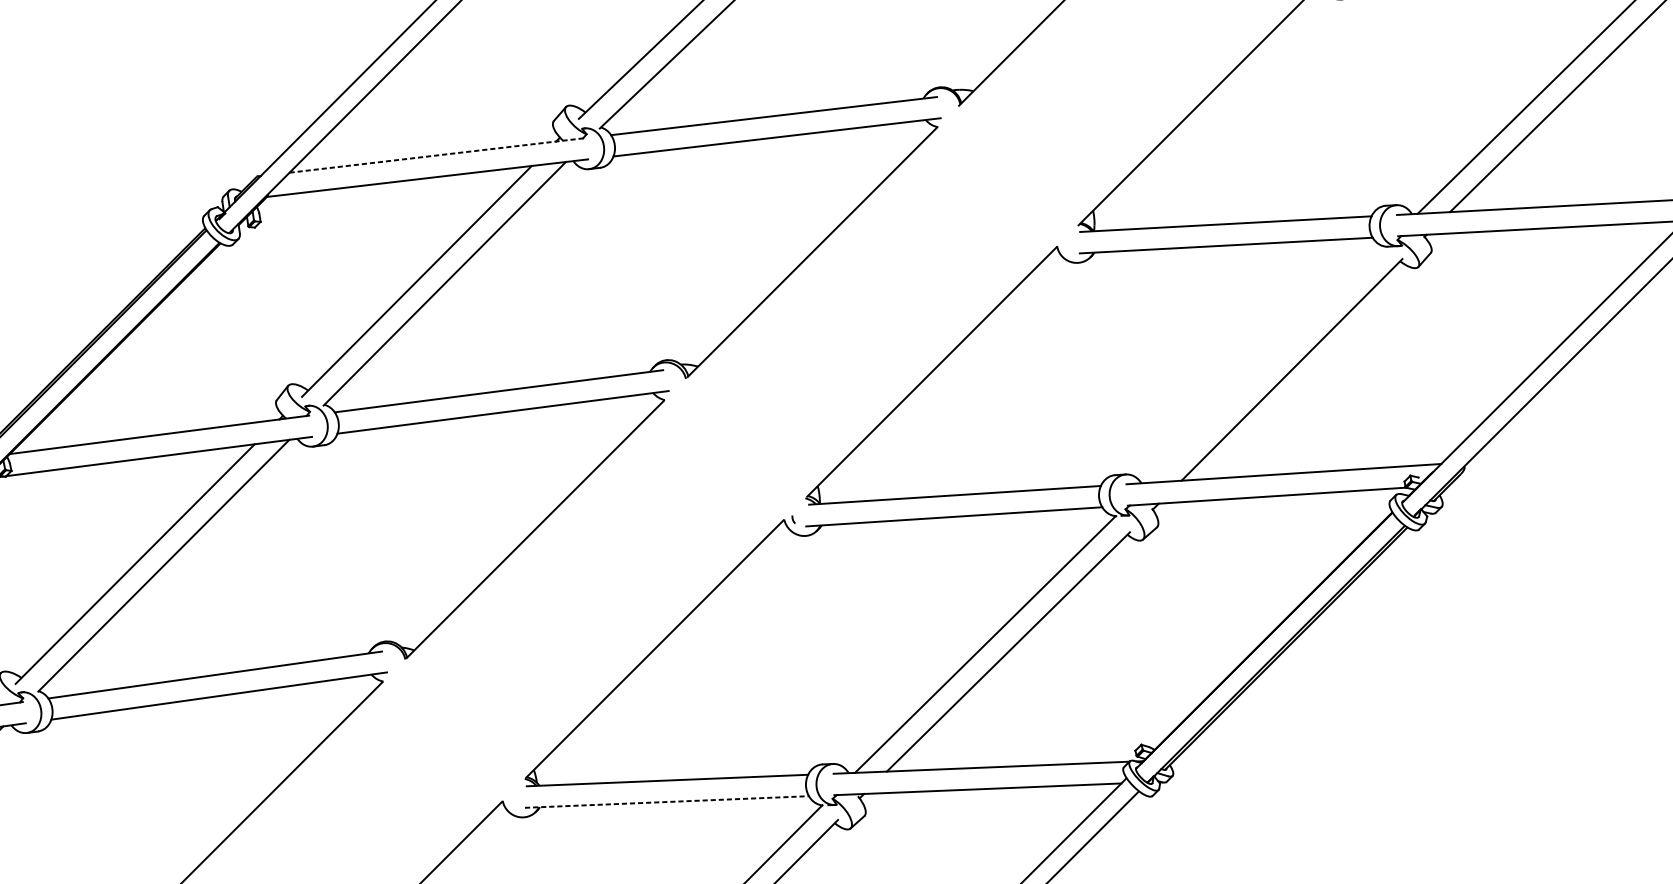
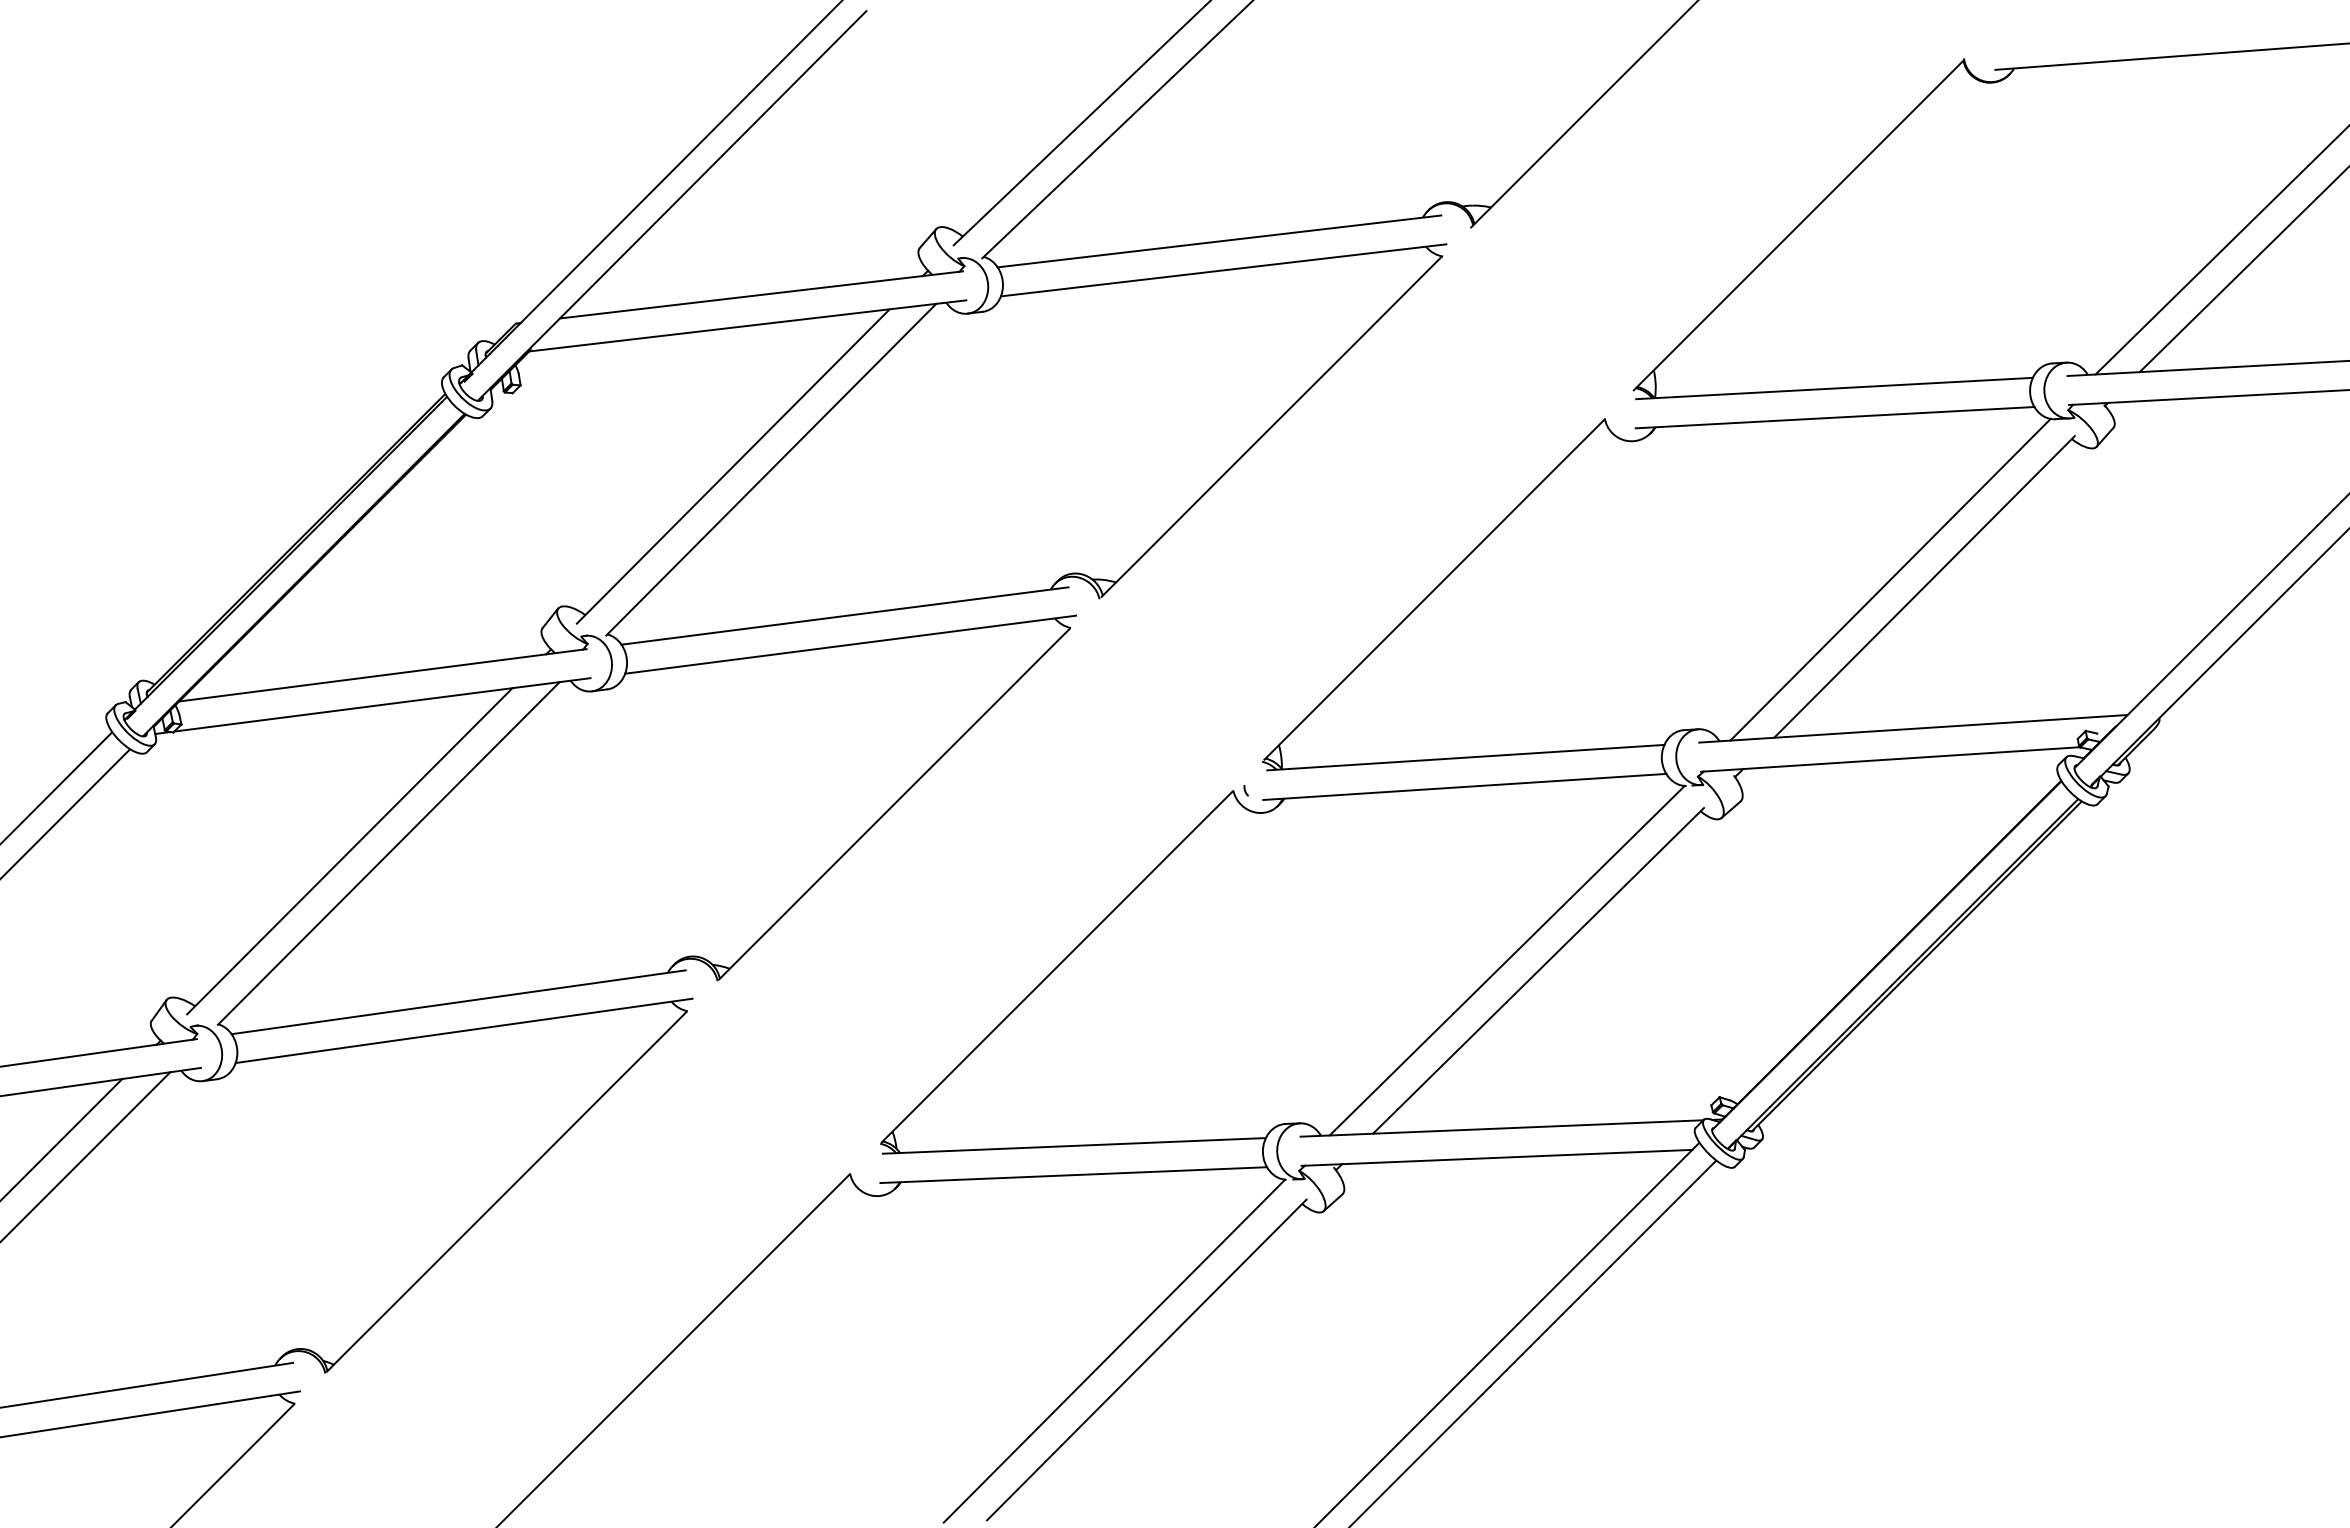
line: (437, 155) -> (761, 294), dashed -> solid
line: (1266, 364) -> (1890, 579), added
line: (666, 802) -> (1073, 1175), dashed -> solid

